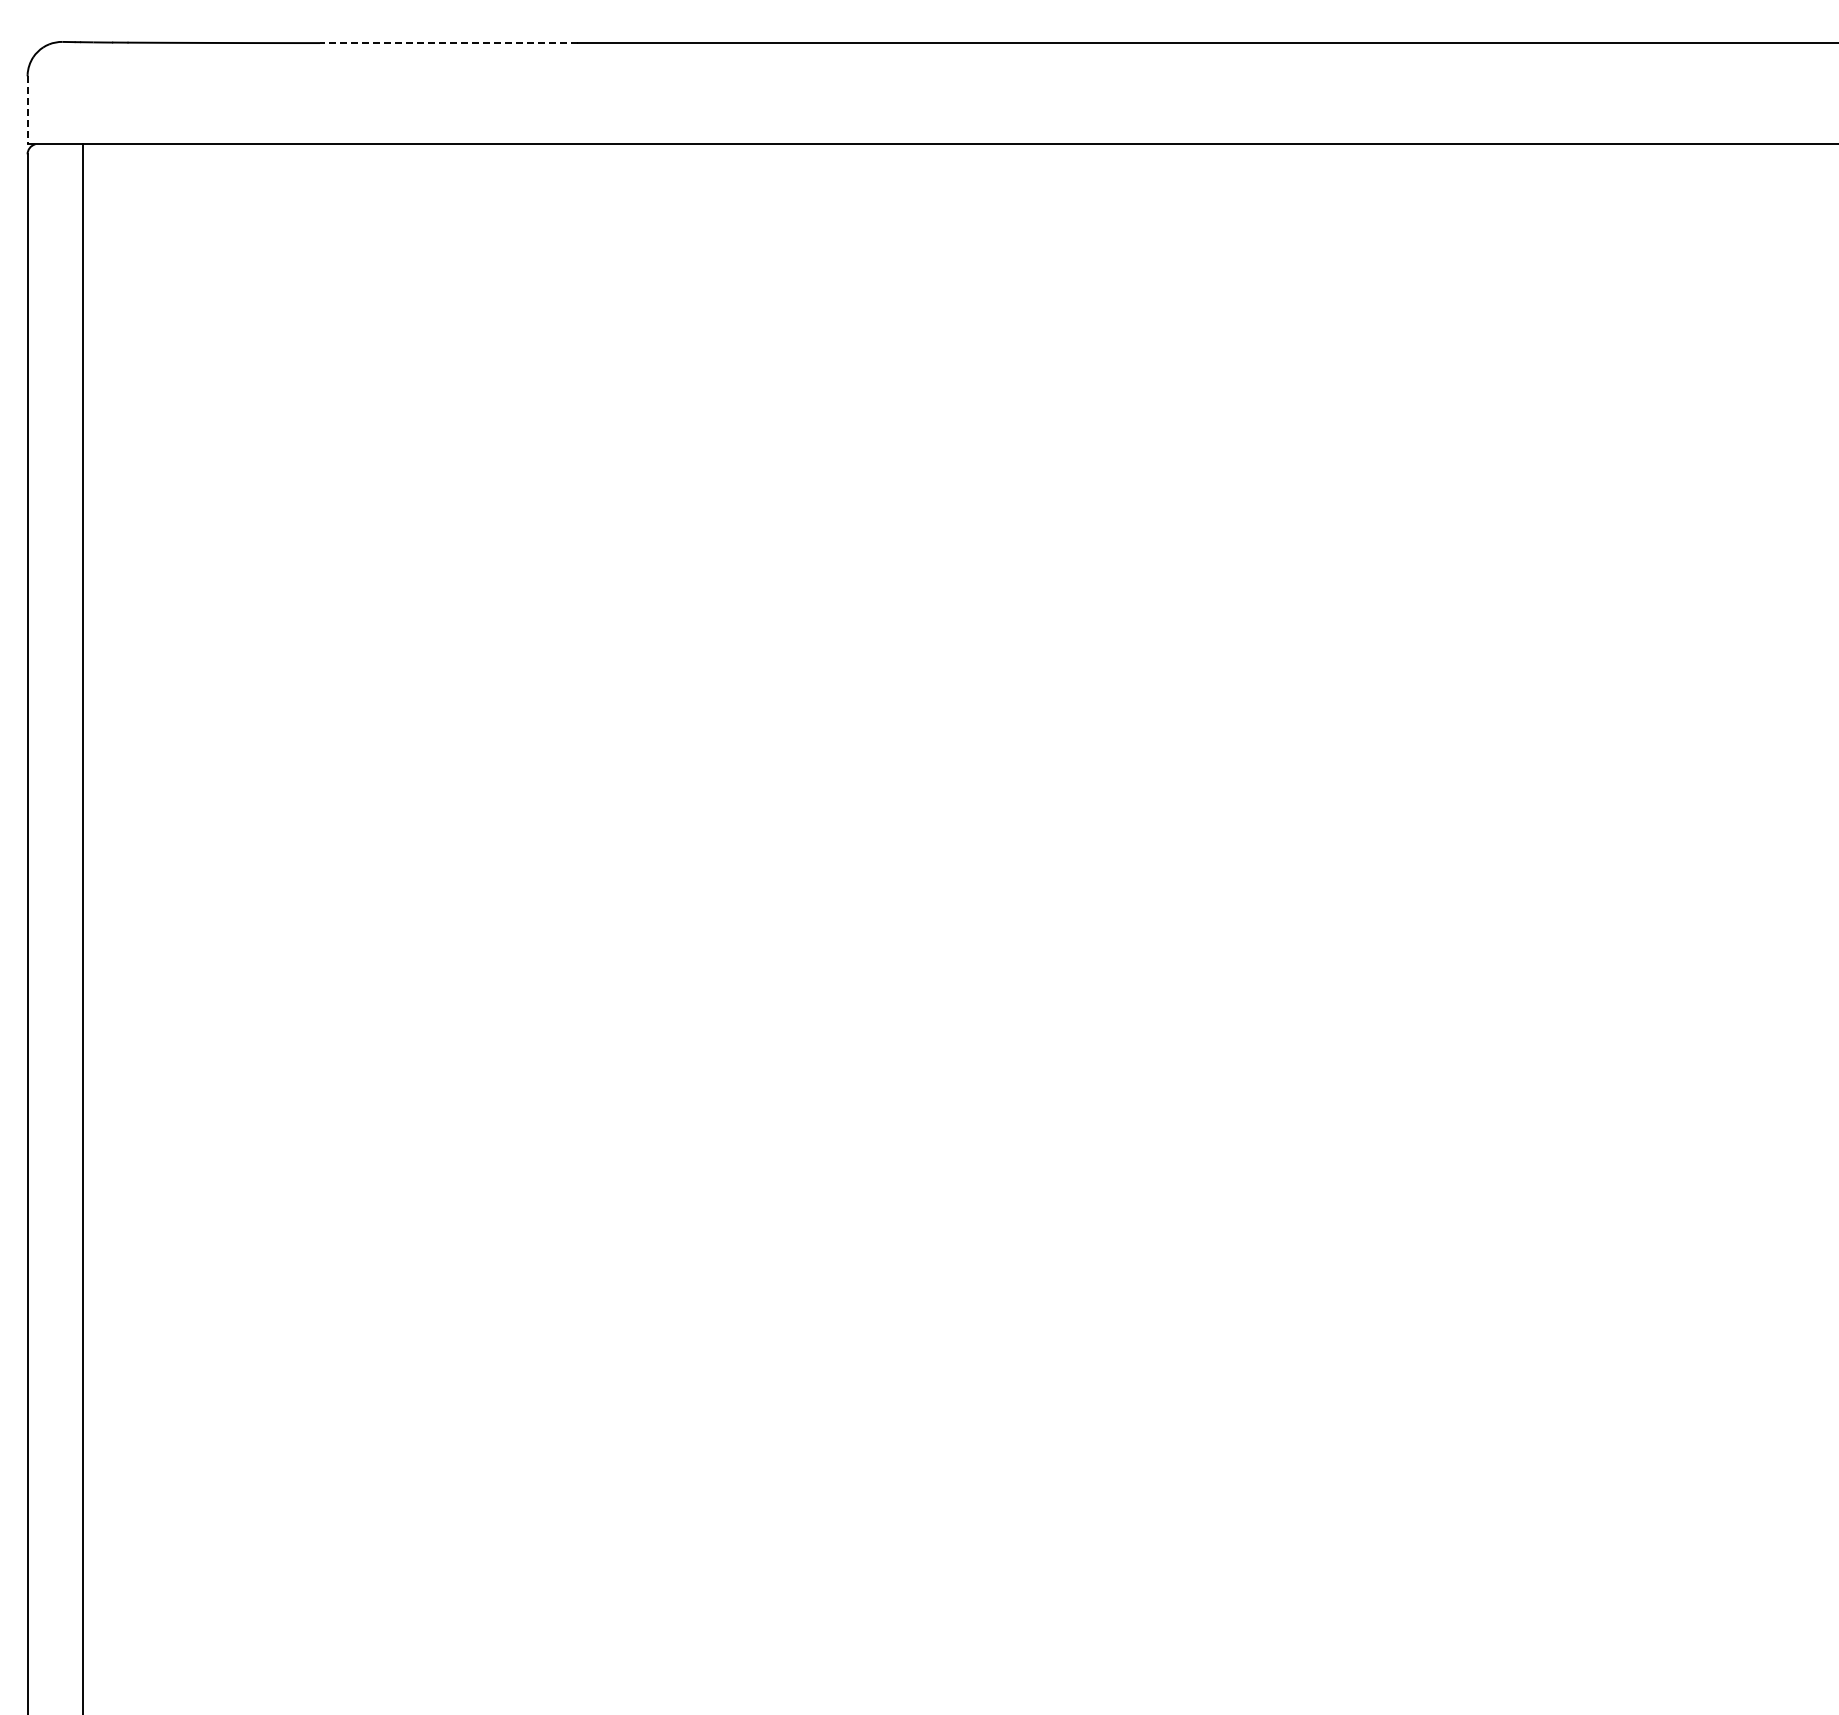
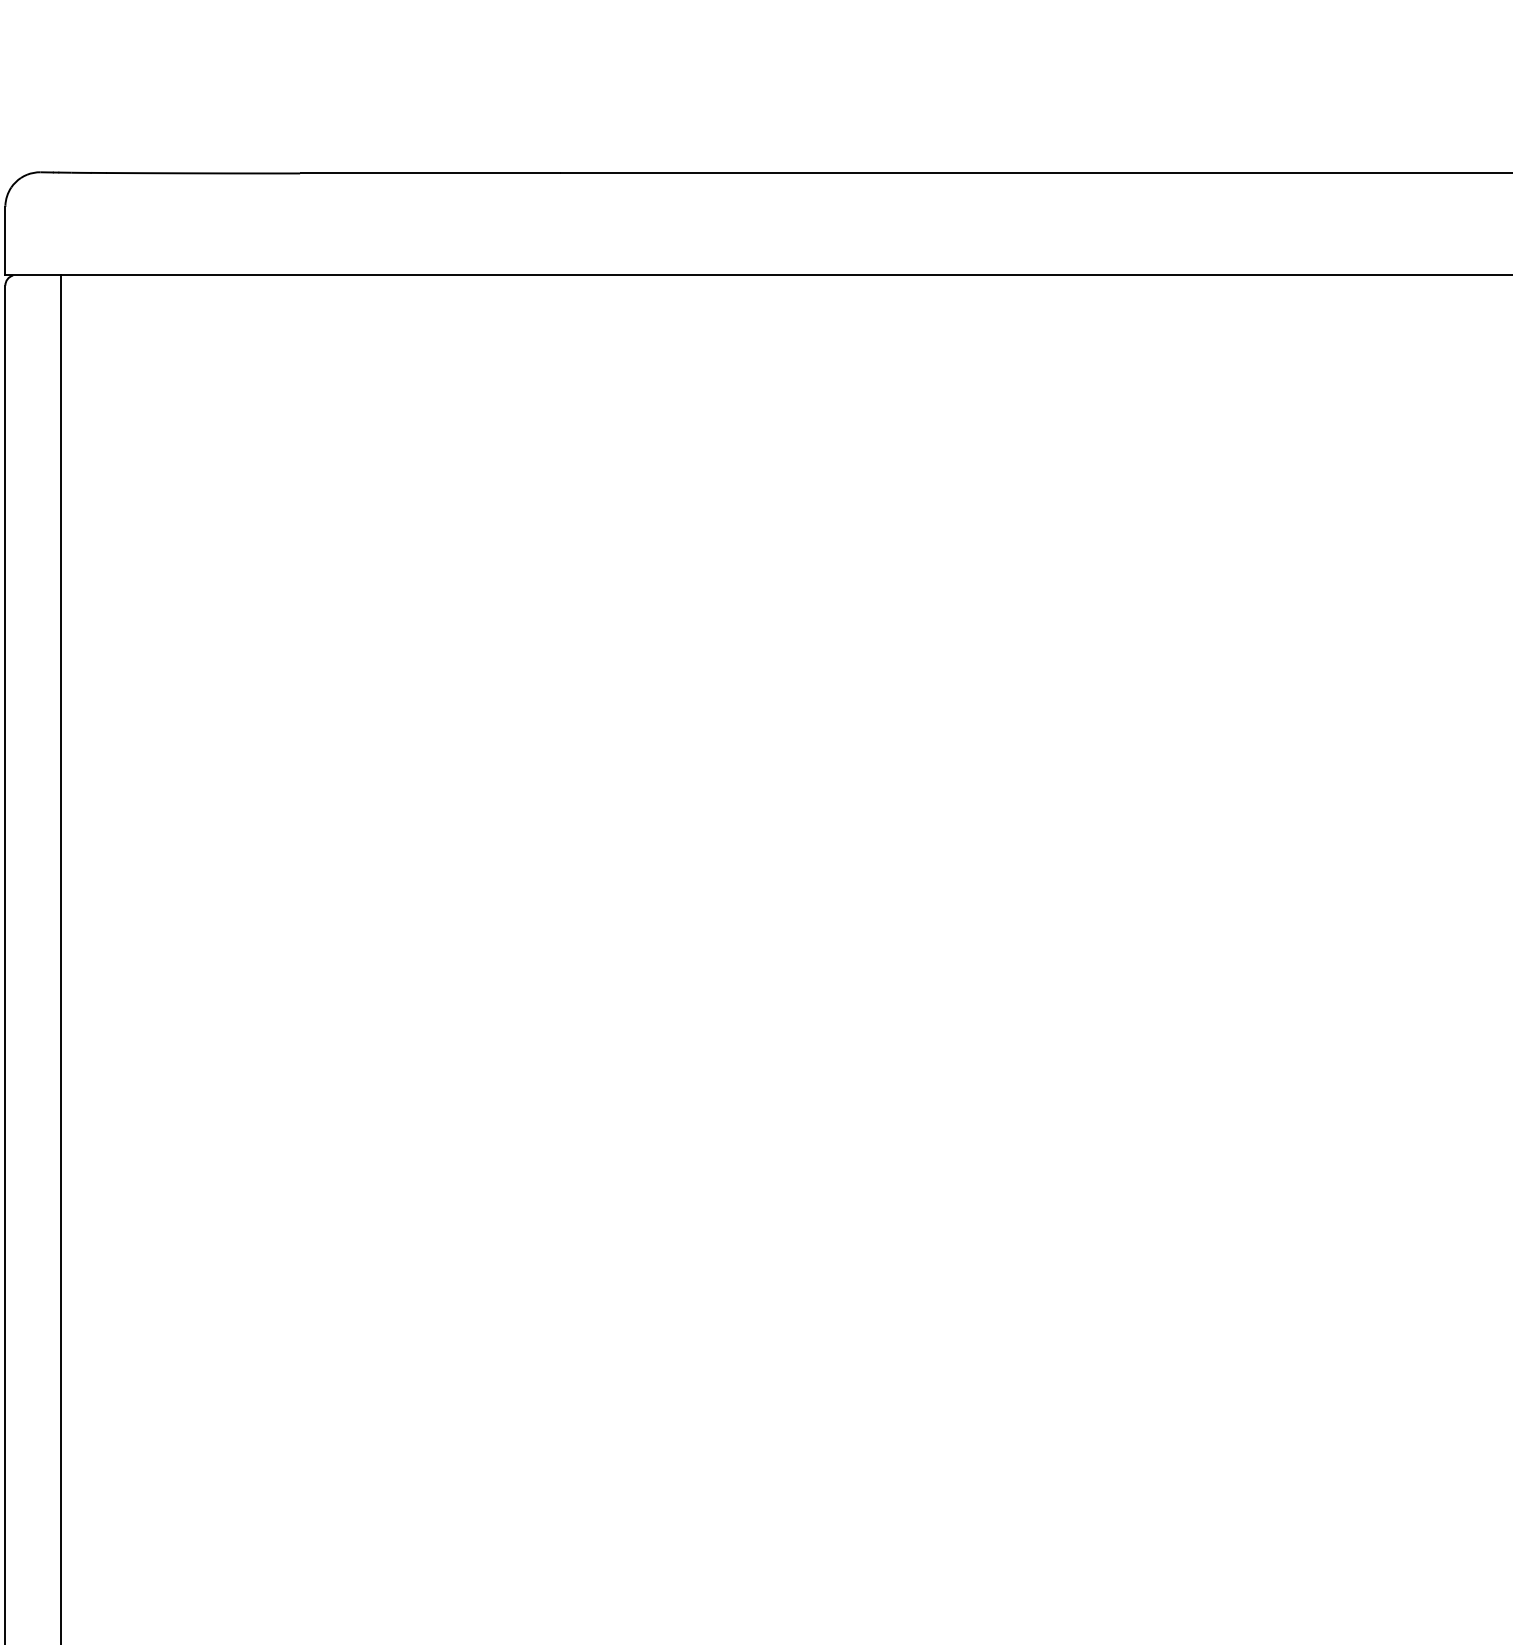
line: (448, 43) -> (429, 173), dashed -> solid
line: (27, 110) -> (5, 241), dashed -> solid

